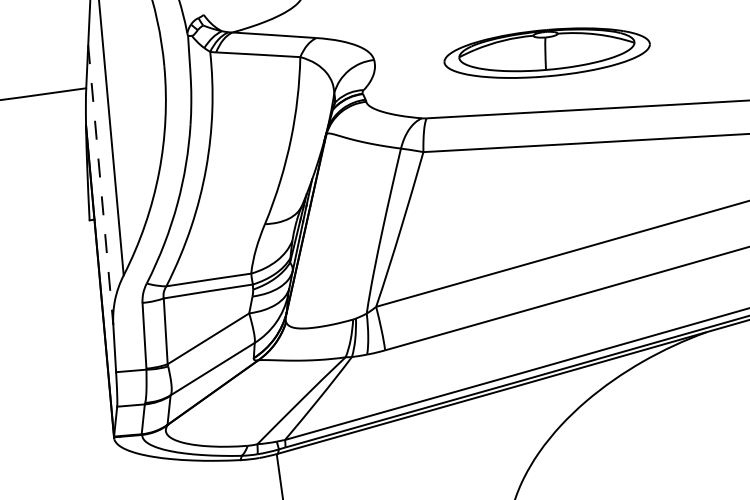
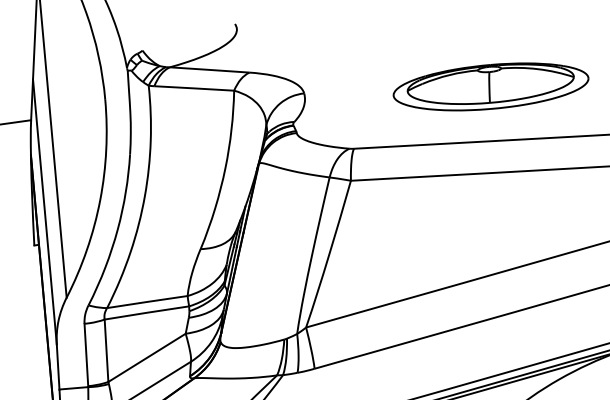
part: (546, 52) -> (490, 86), moved
line: (100, 185) -> (44, 212), dashed -> solid

